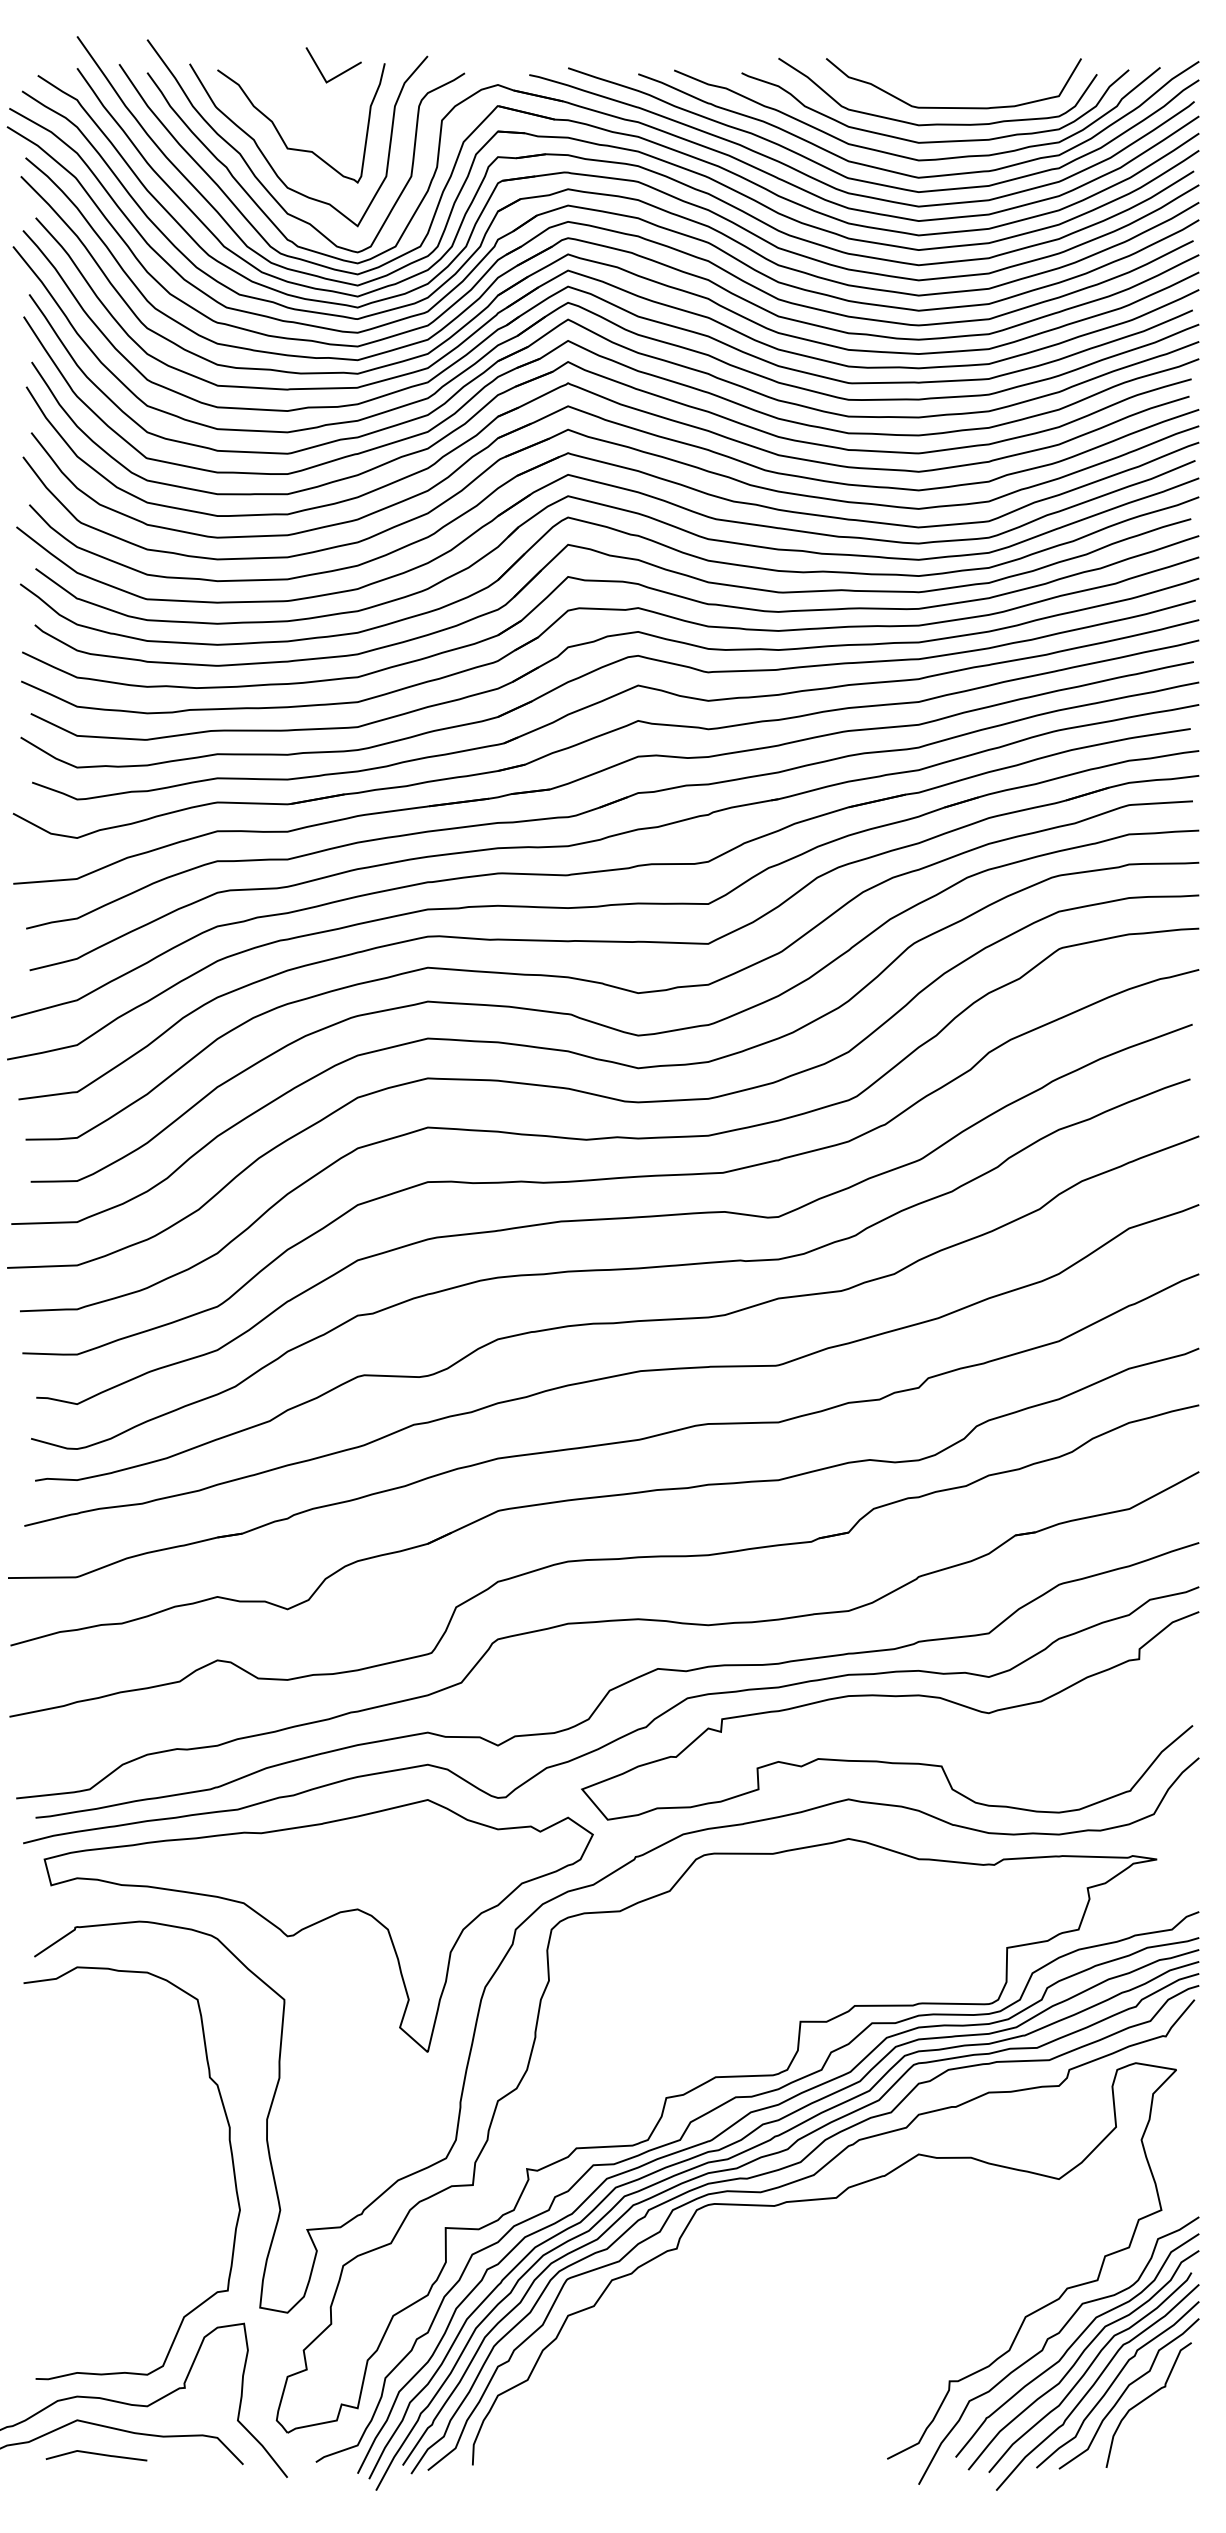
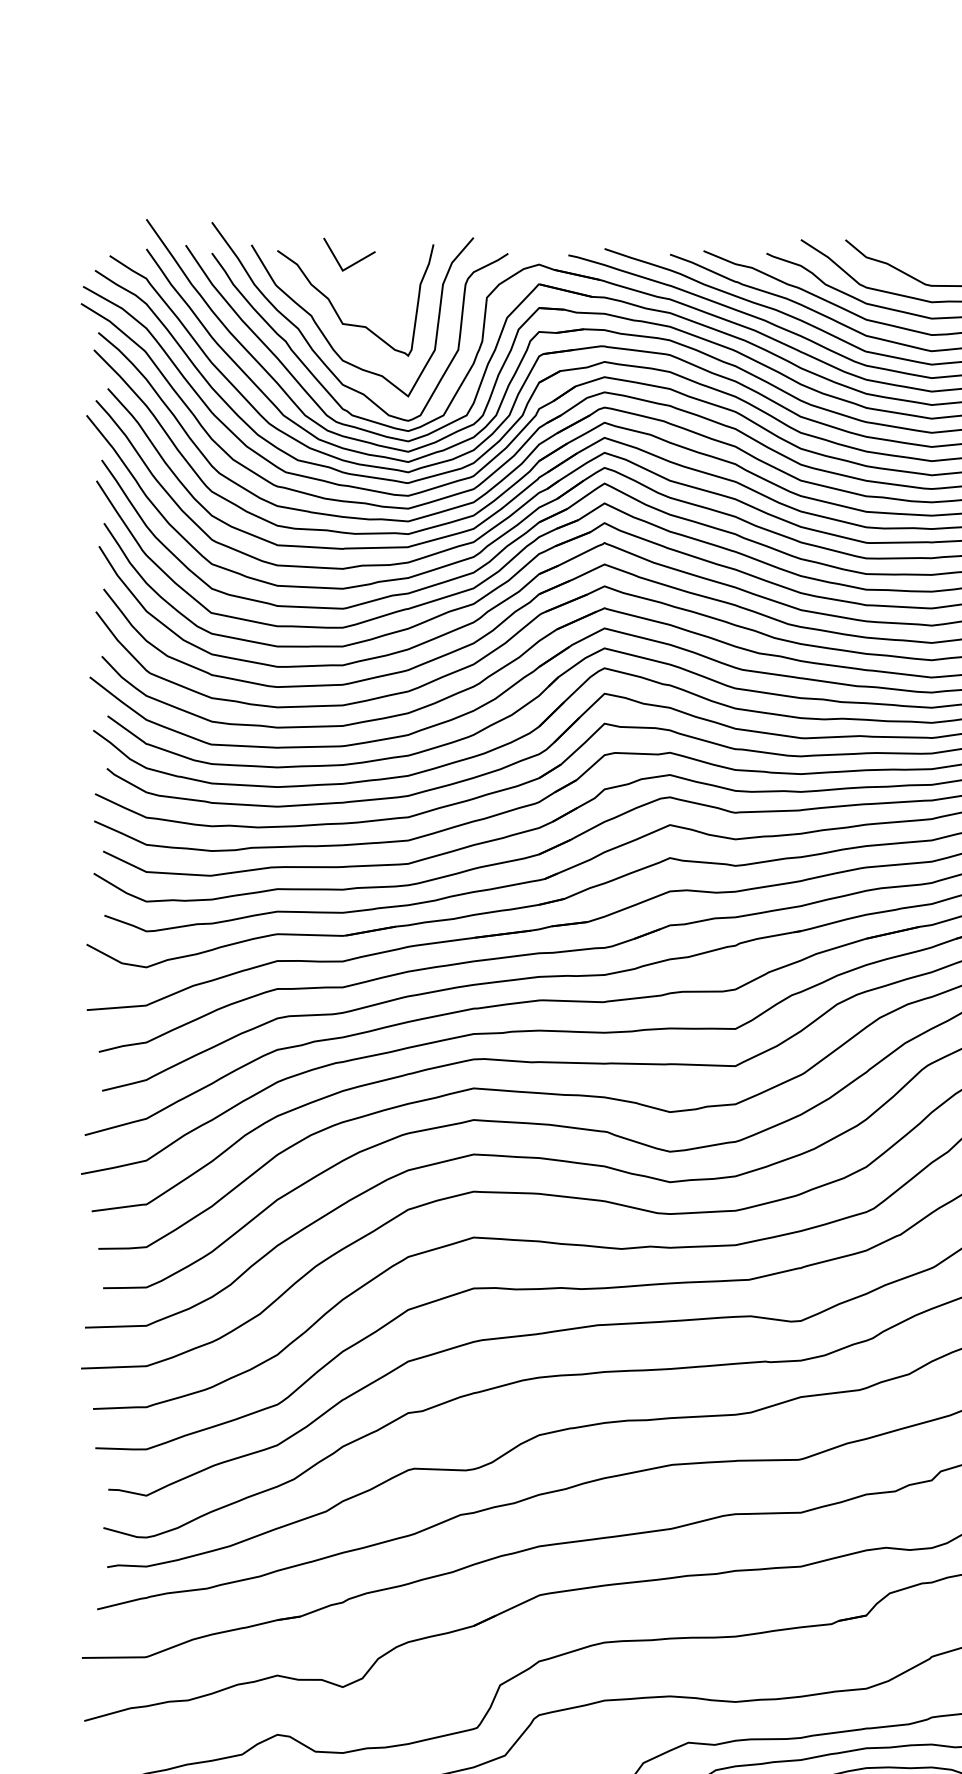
line: (339, 73) -> (354, 262), moved

